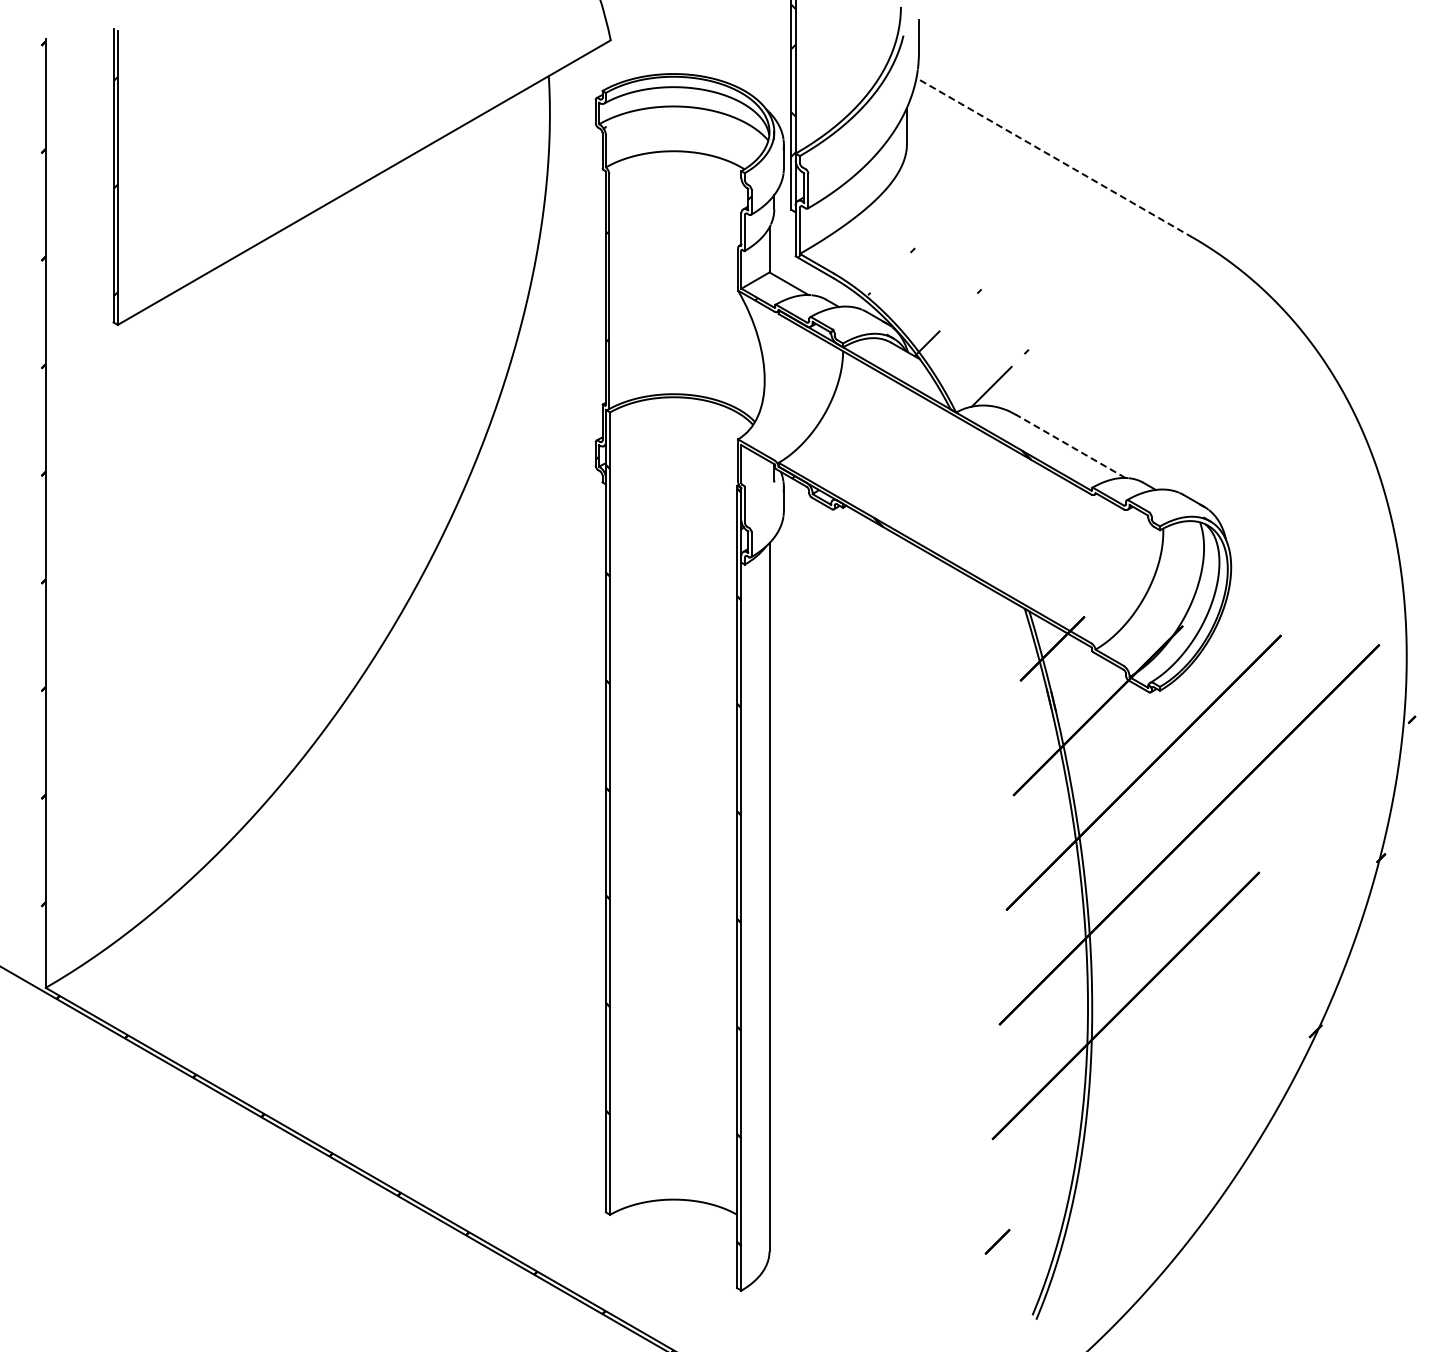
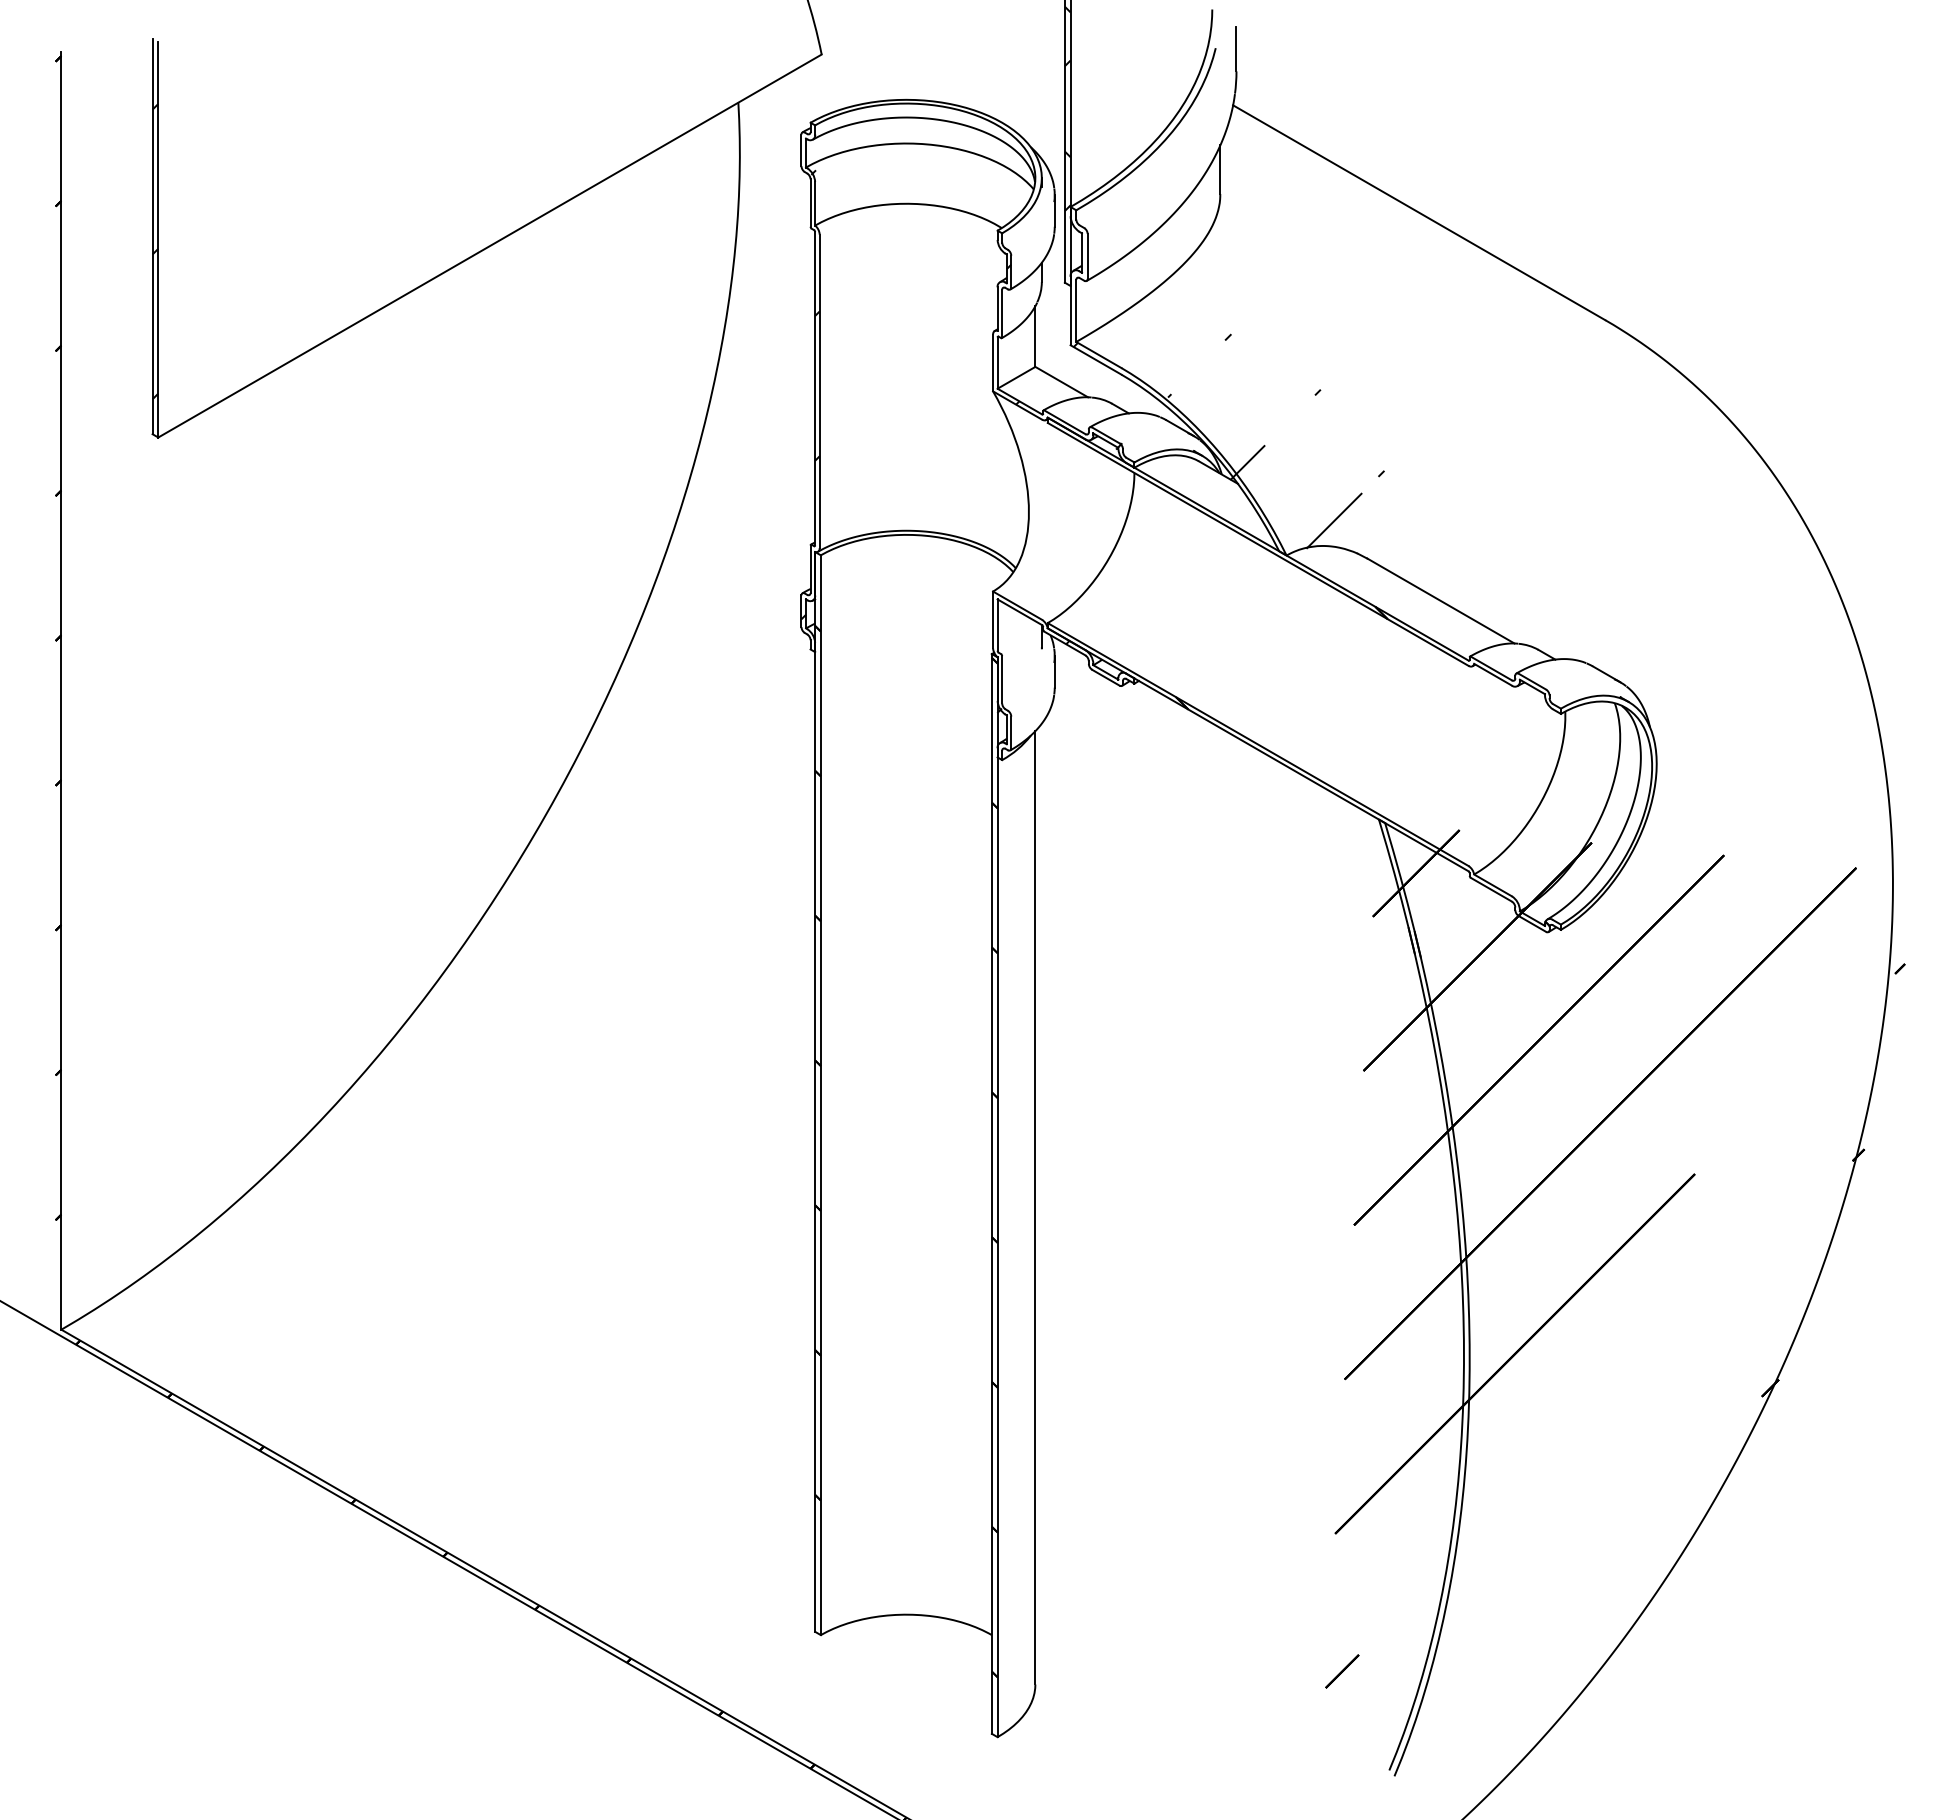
line: (1054, 157) -> (1418, 212), dashed -> solid
line: (1070, 446) -> (1440, 601), dashed -> solid

